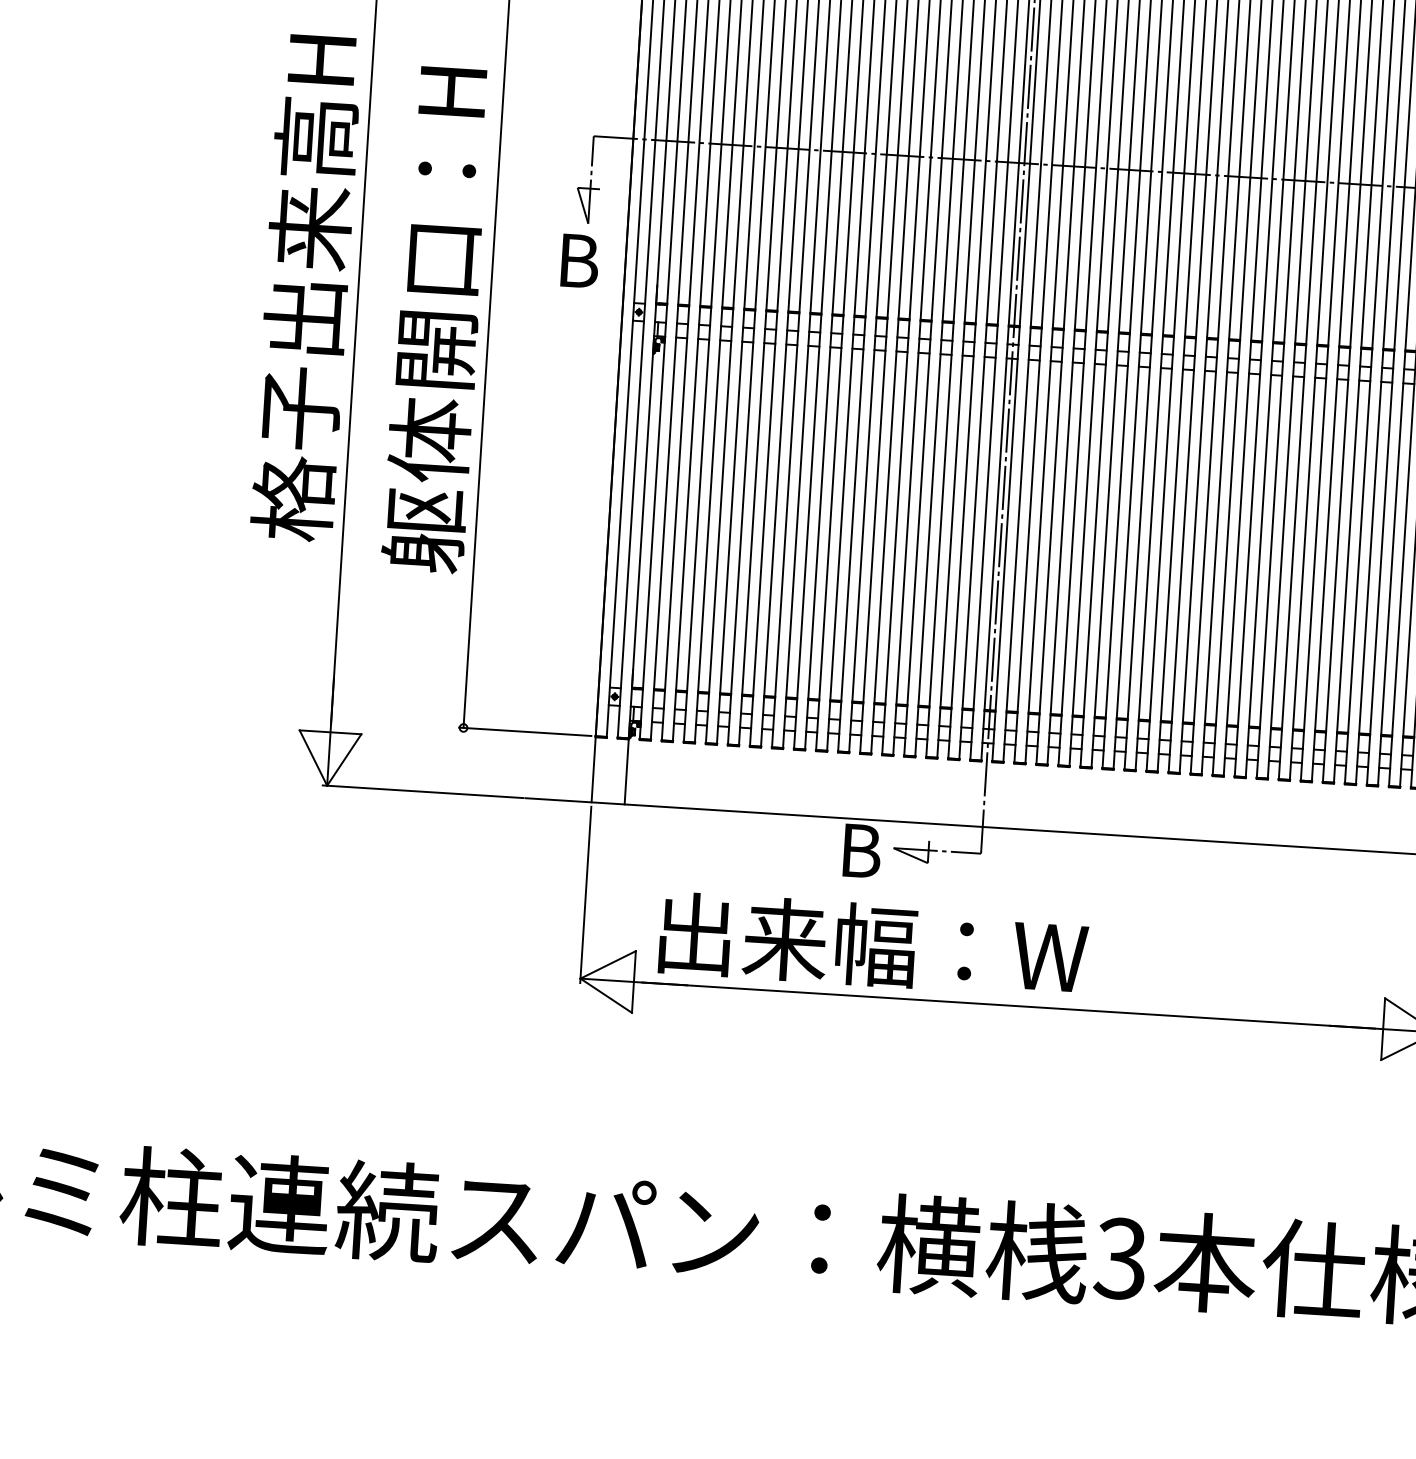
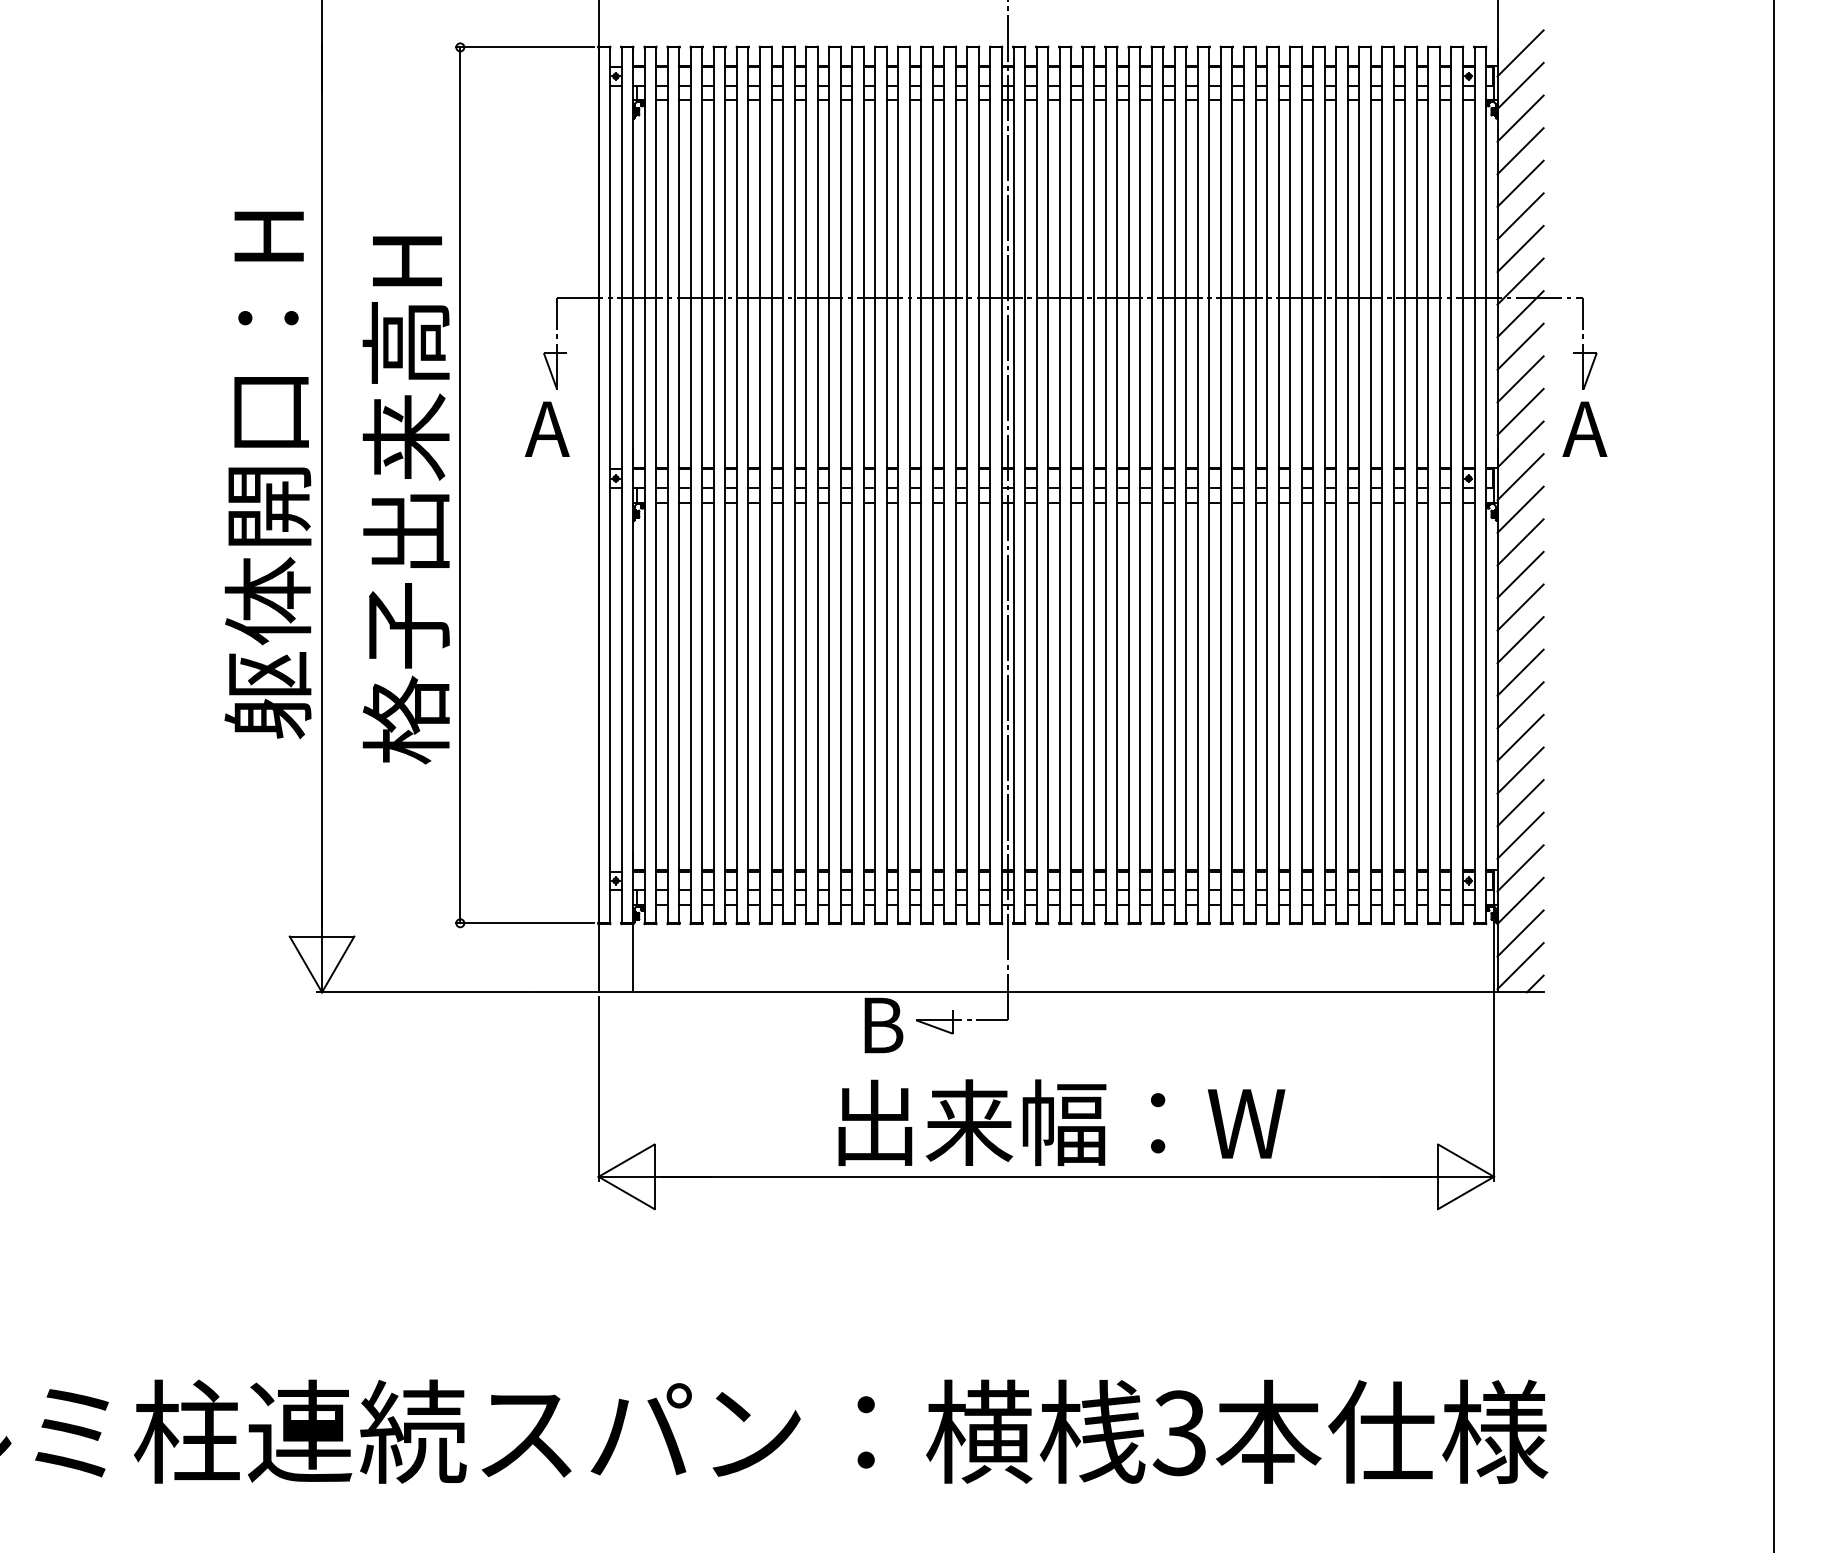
text: (576, 260) -> (547, 428), B -> A
text: (304, 319) -> (267, 508), 格子出来高H -> 躯体開口：H
text: (434, 352) -> (405, 533), 躯体開口：H -> 格子出来高H
text: (873, 944) -> (1061, 1122), moved

